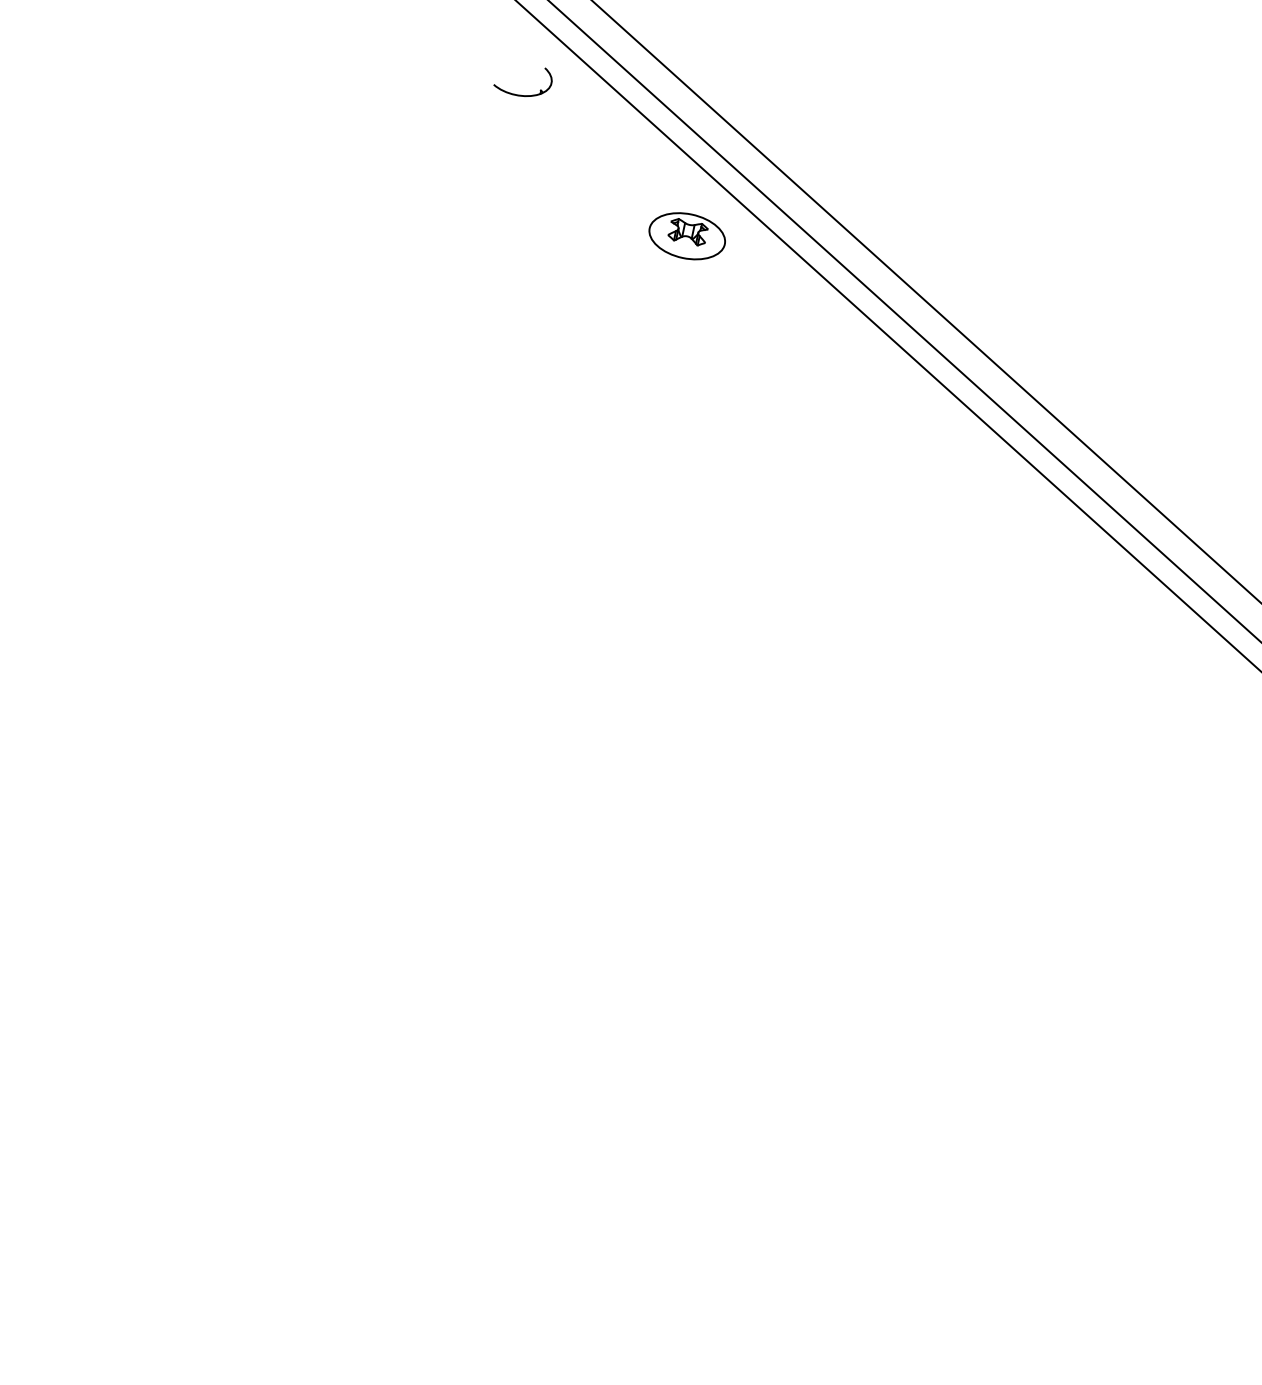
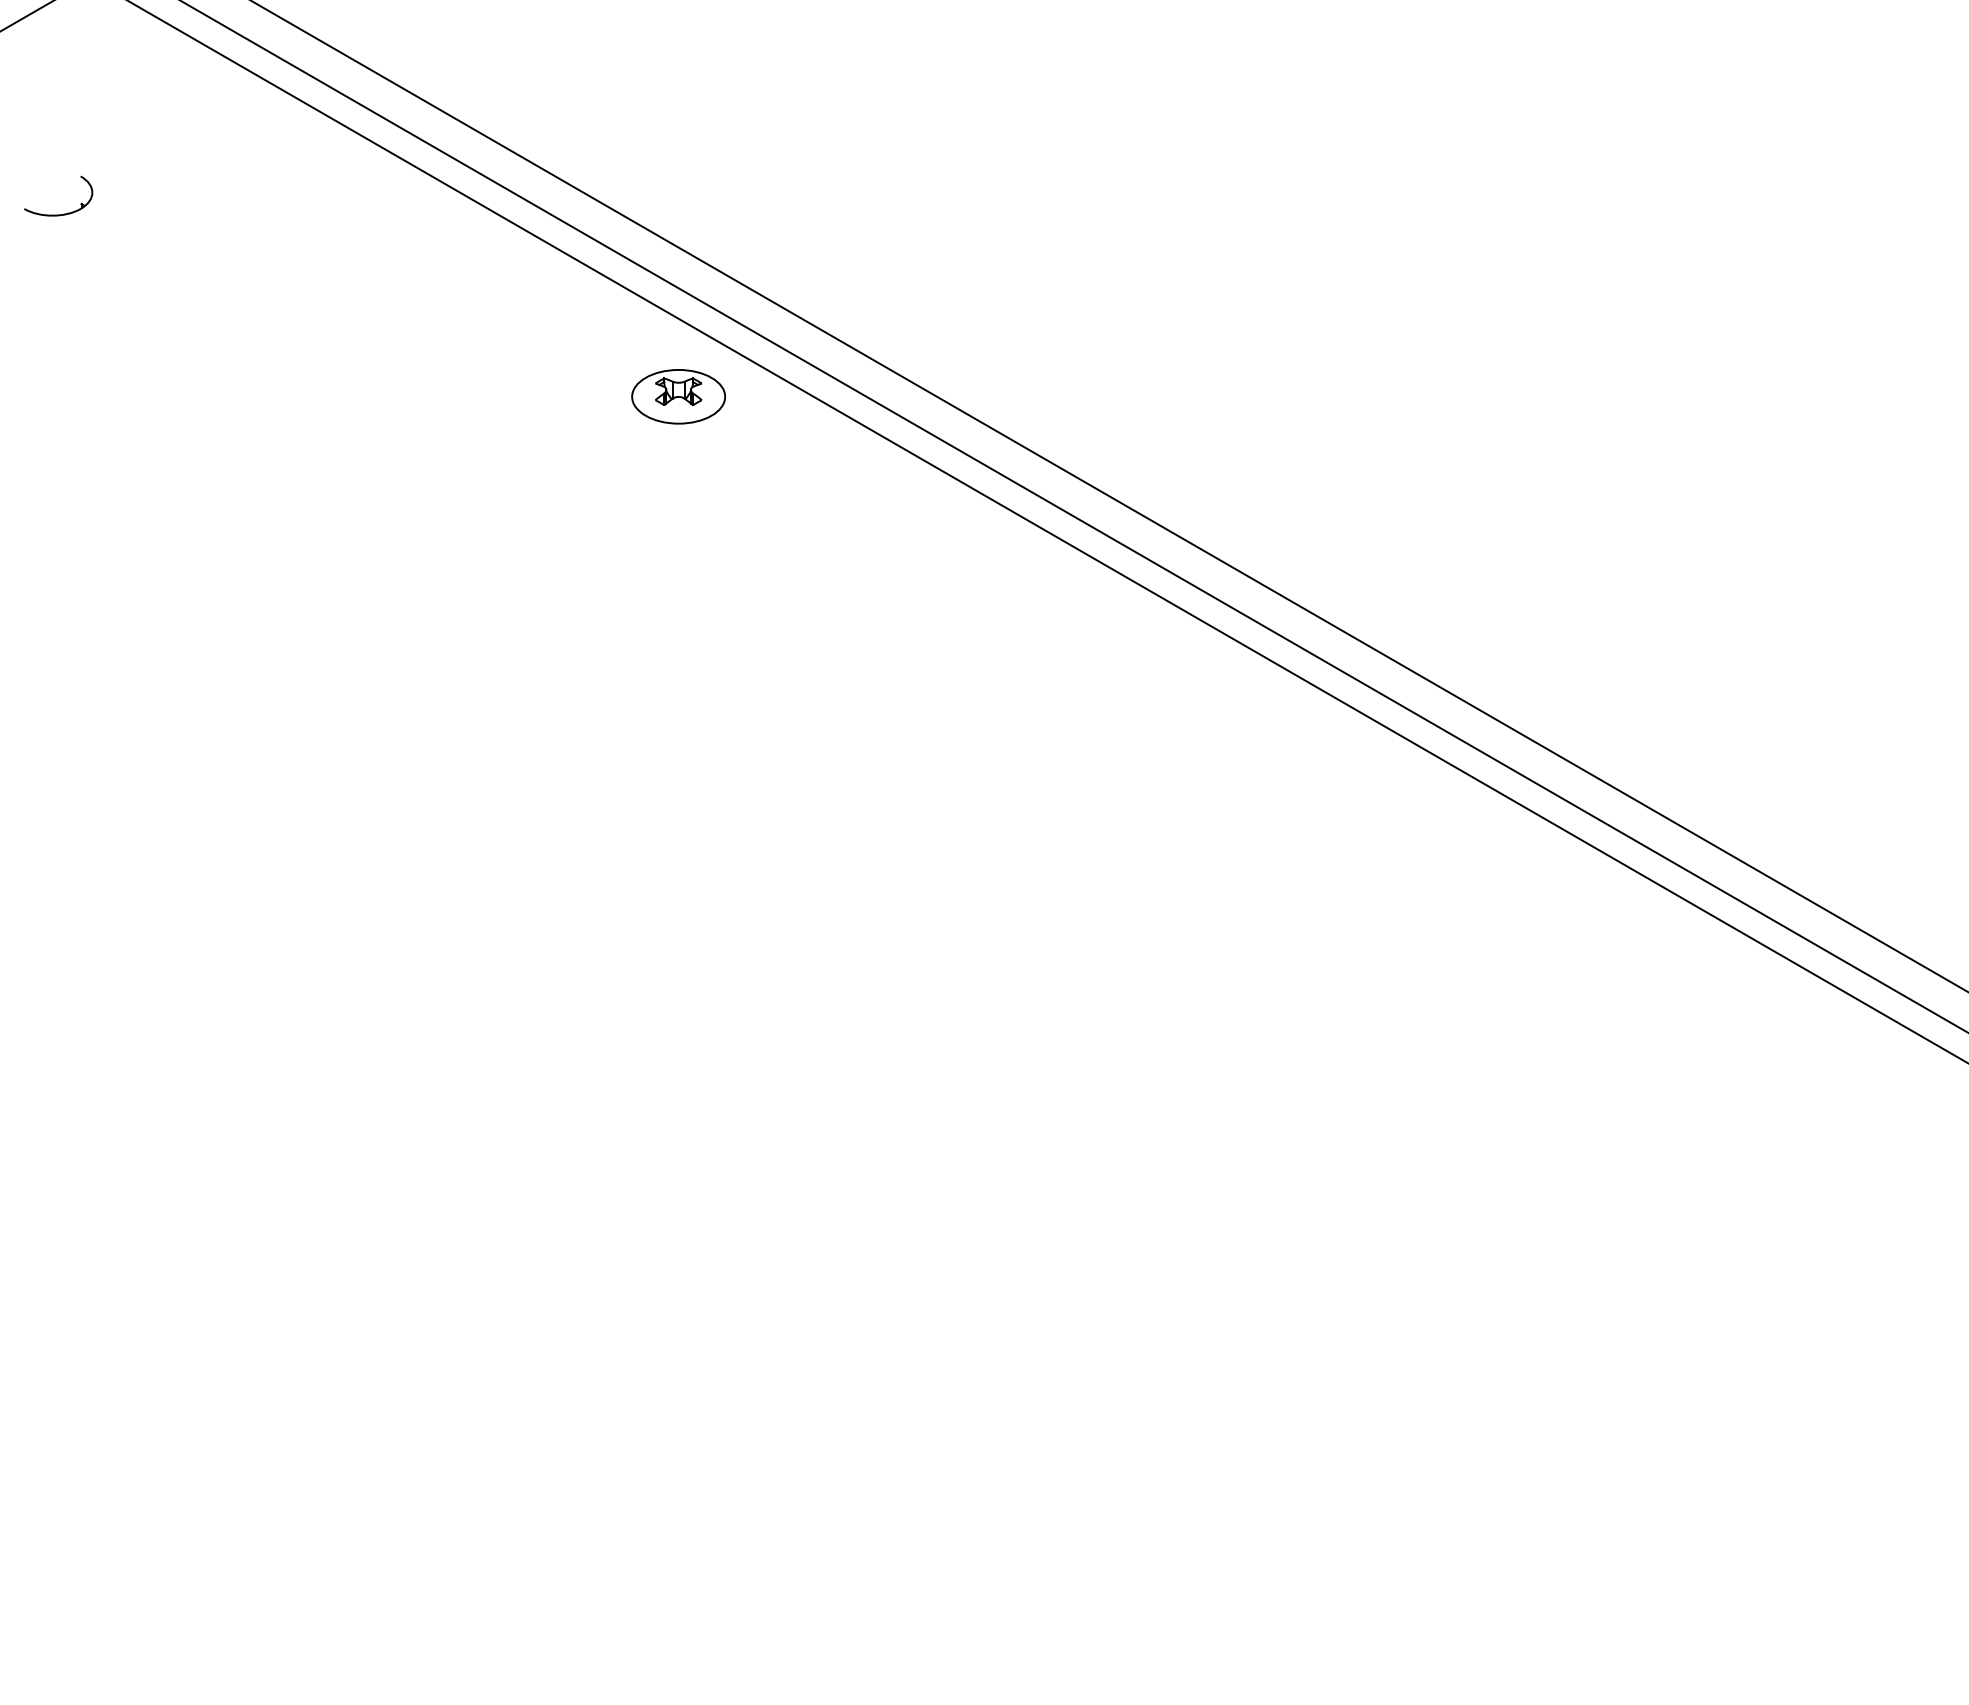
part: (524, 95) -> (63, 213), moved
part: (687, 236) -> (678, 396), moved

